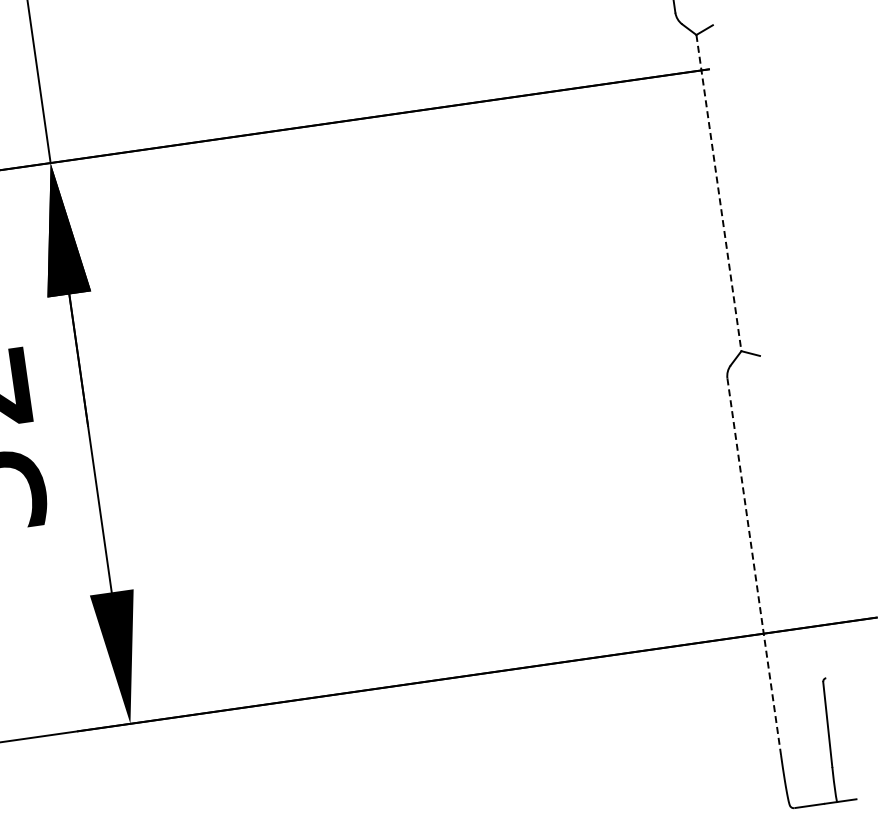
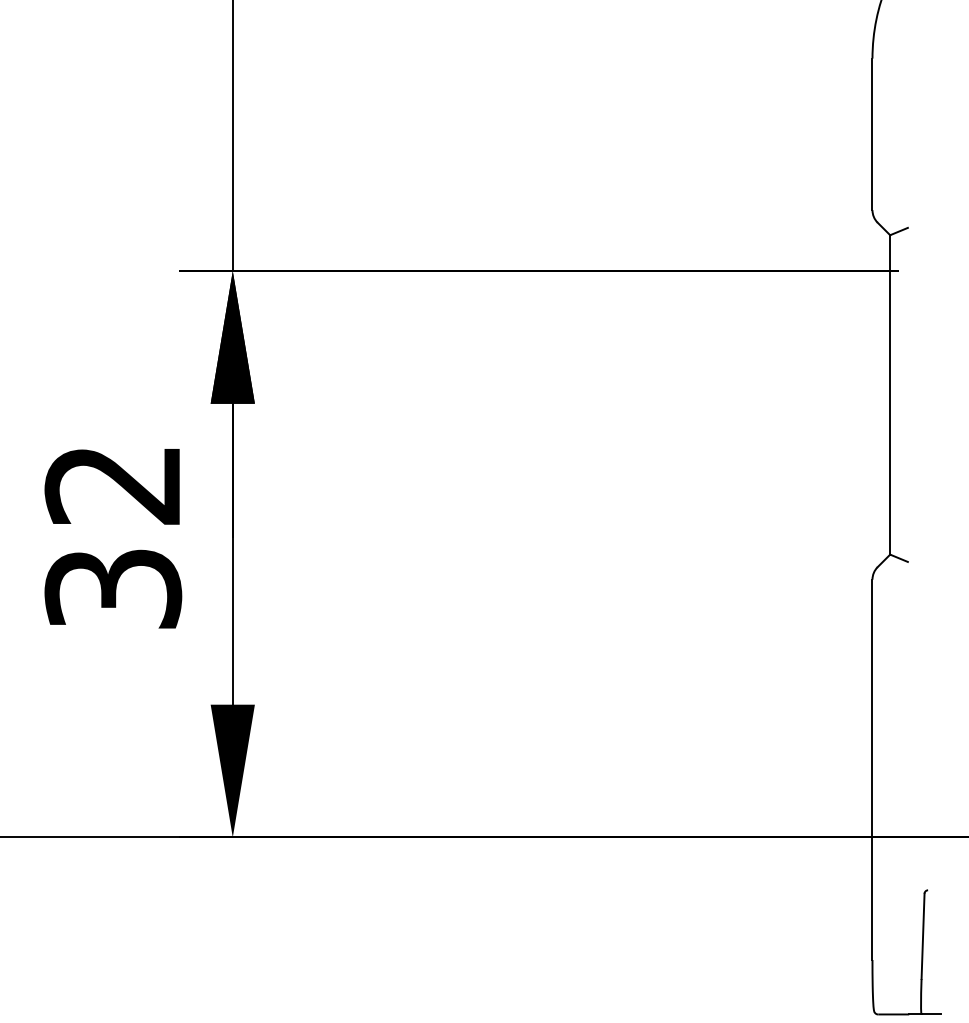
line: (719, 192) -> (890, 394), dashed -> solid
line: (754, 567) -> (872, 770), dashed -> solid

